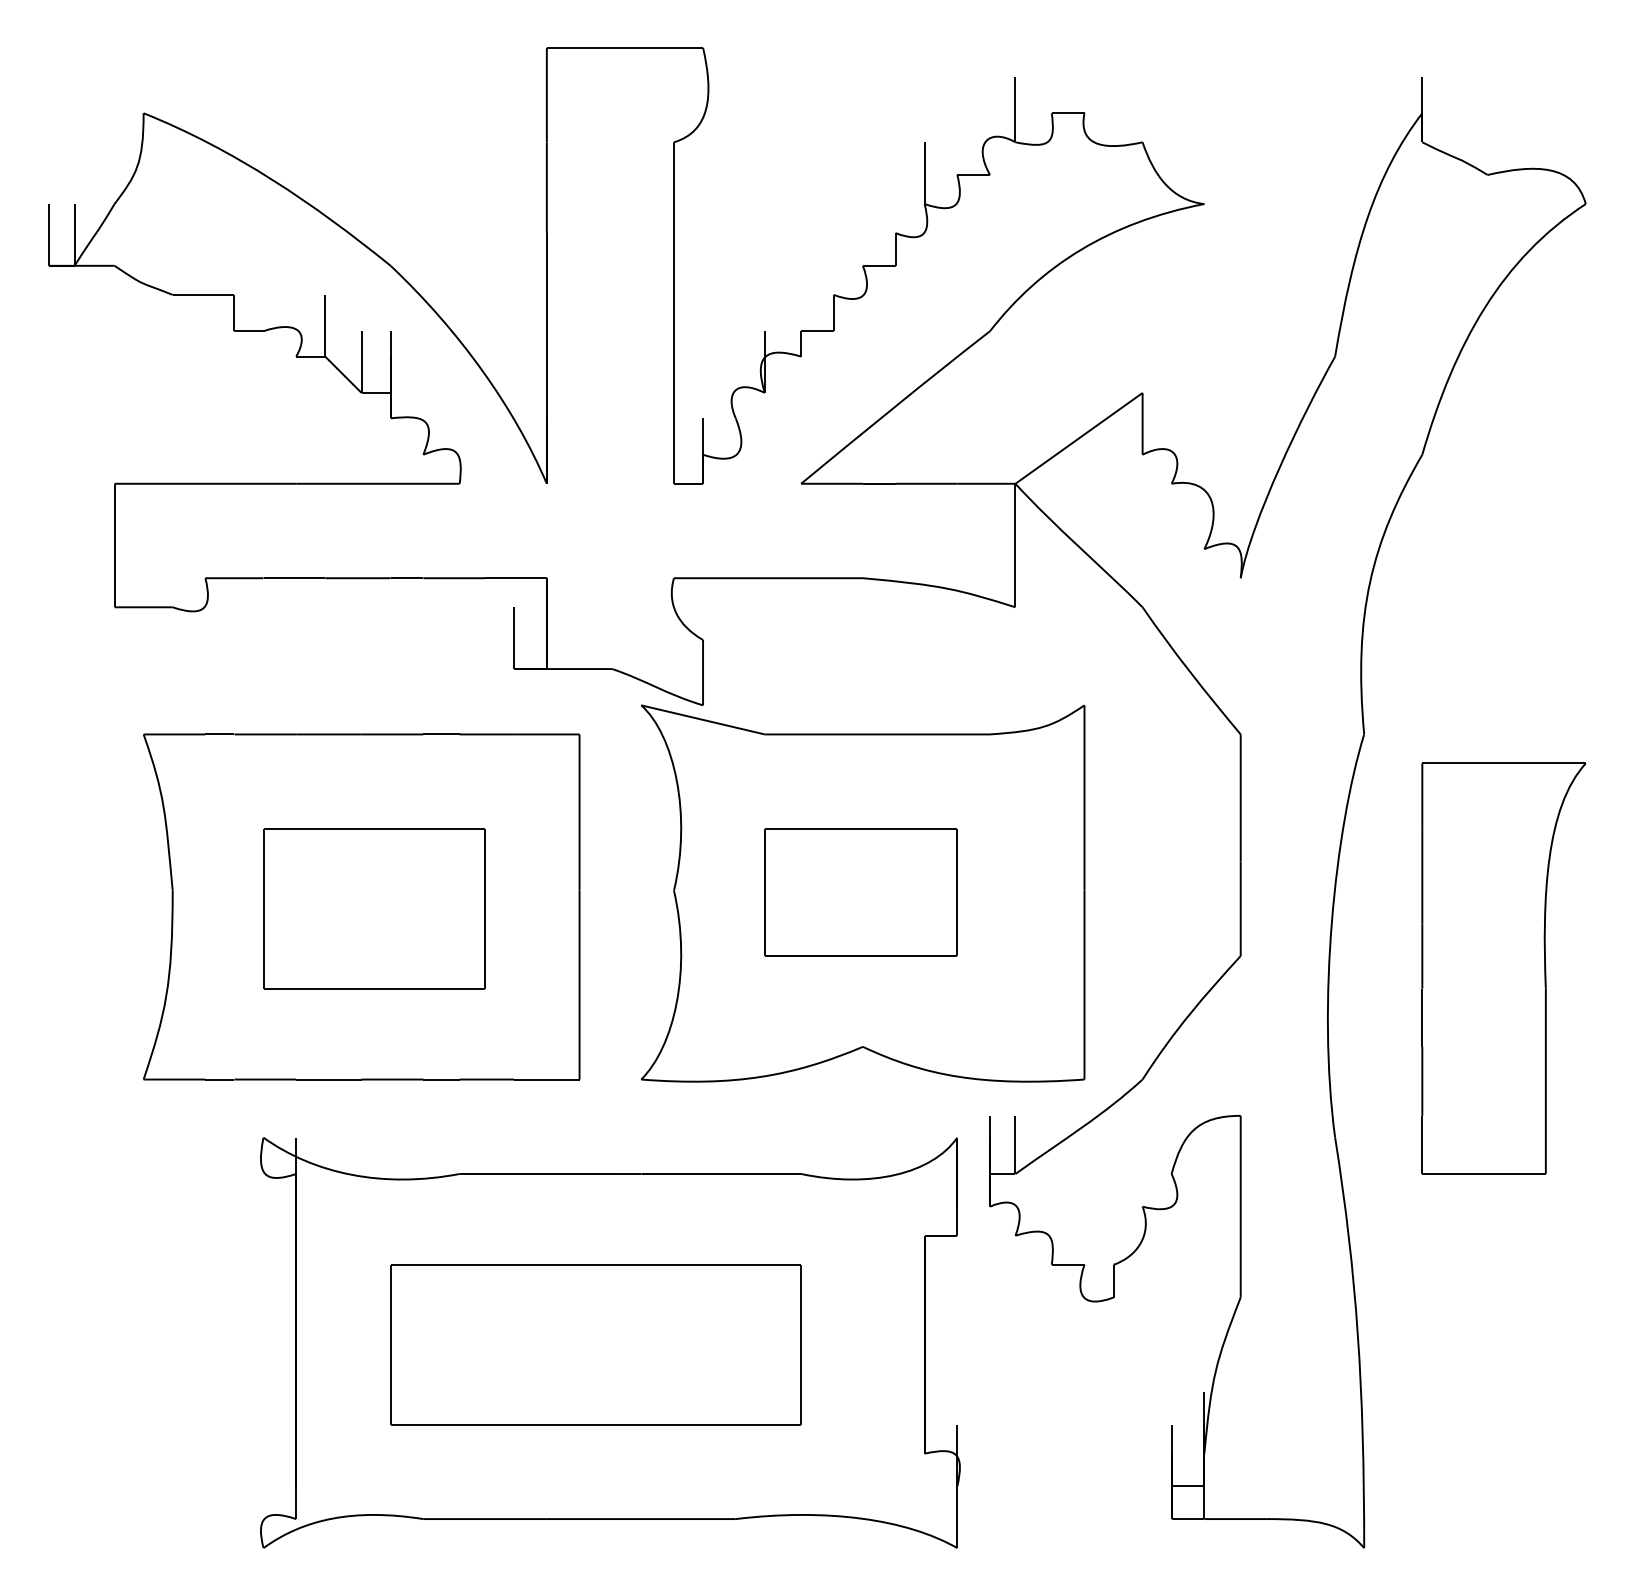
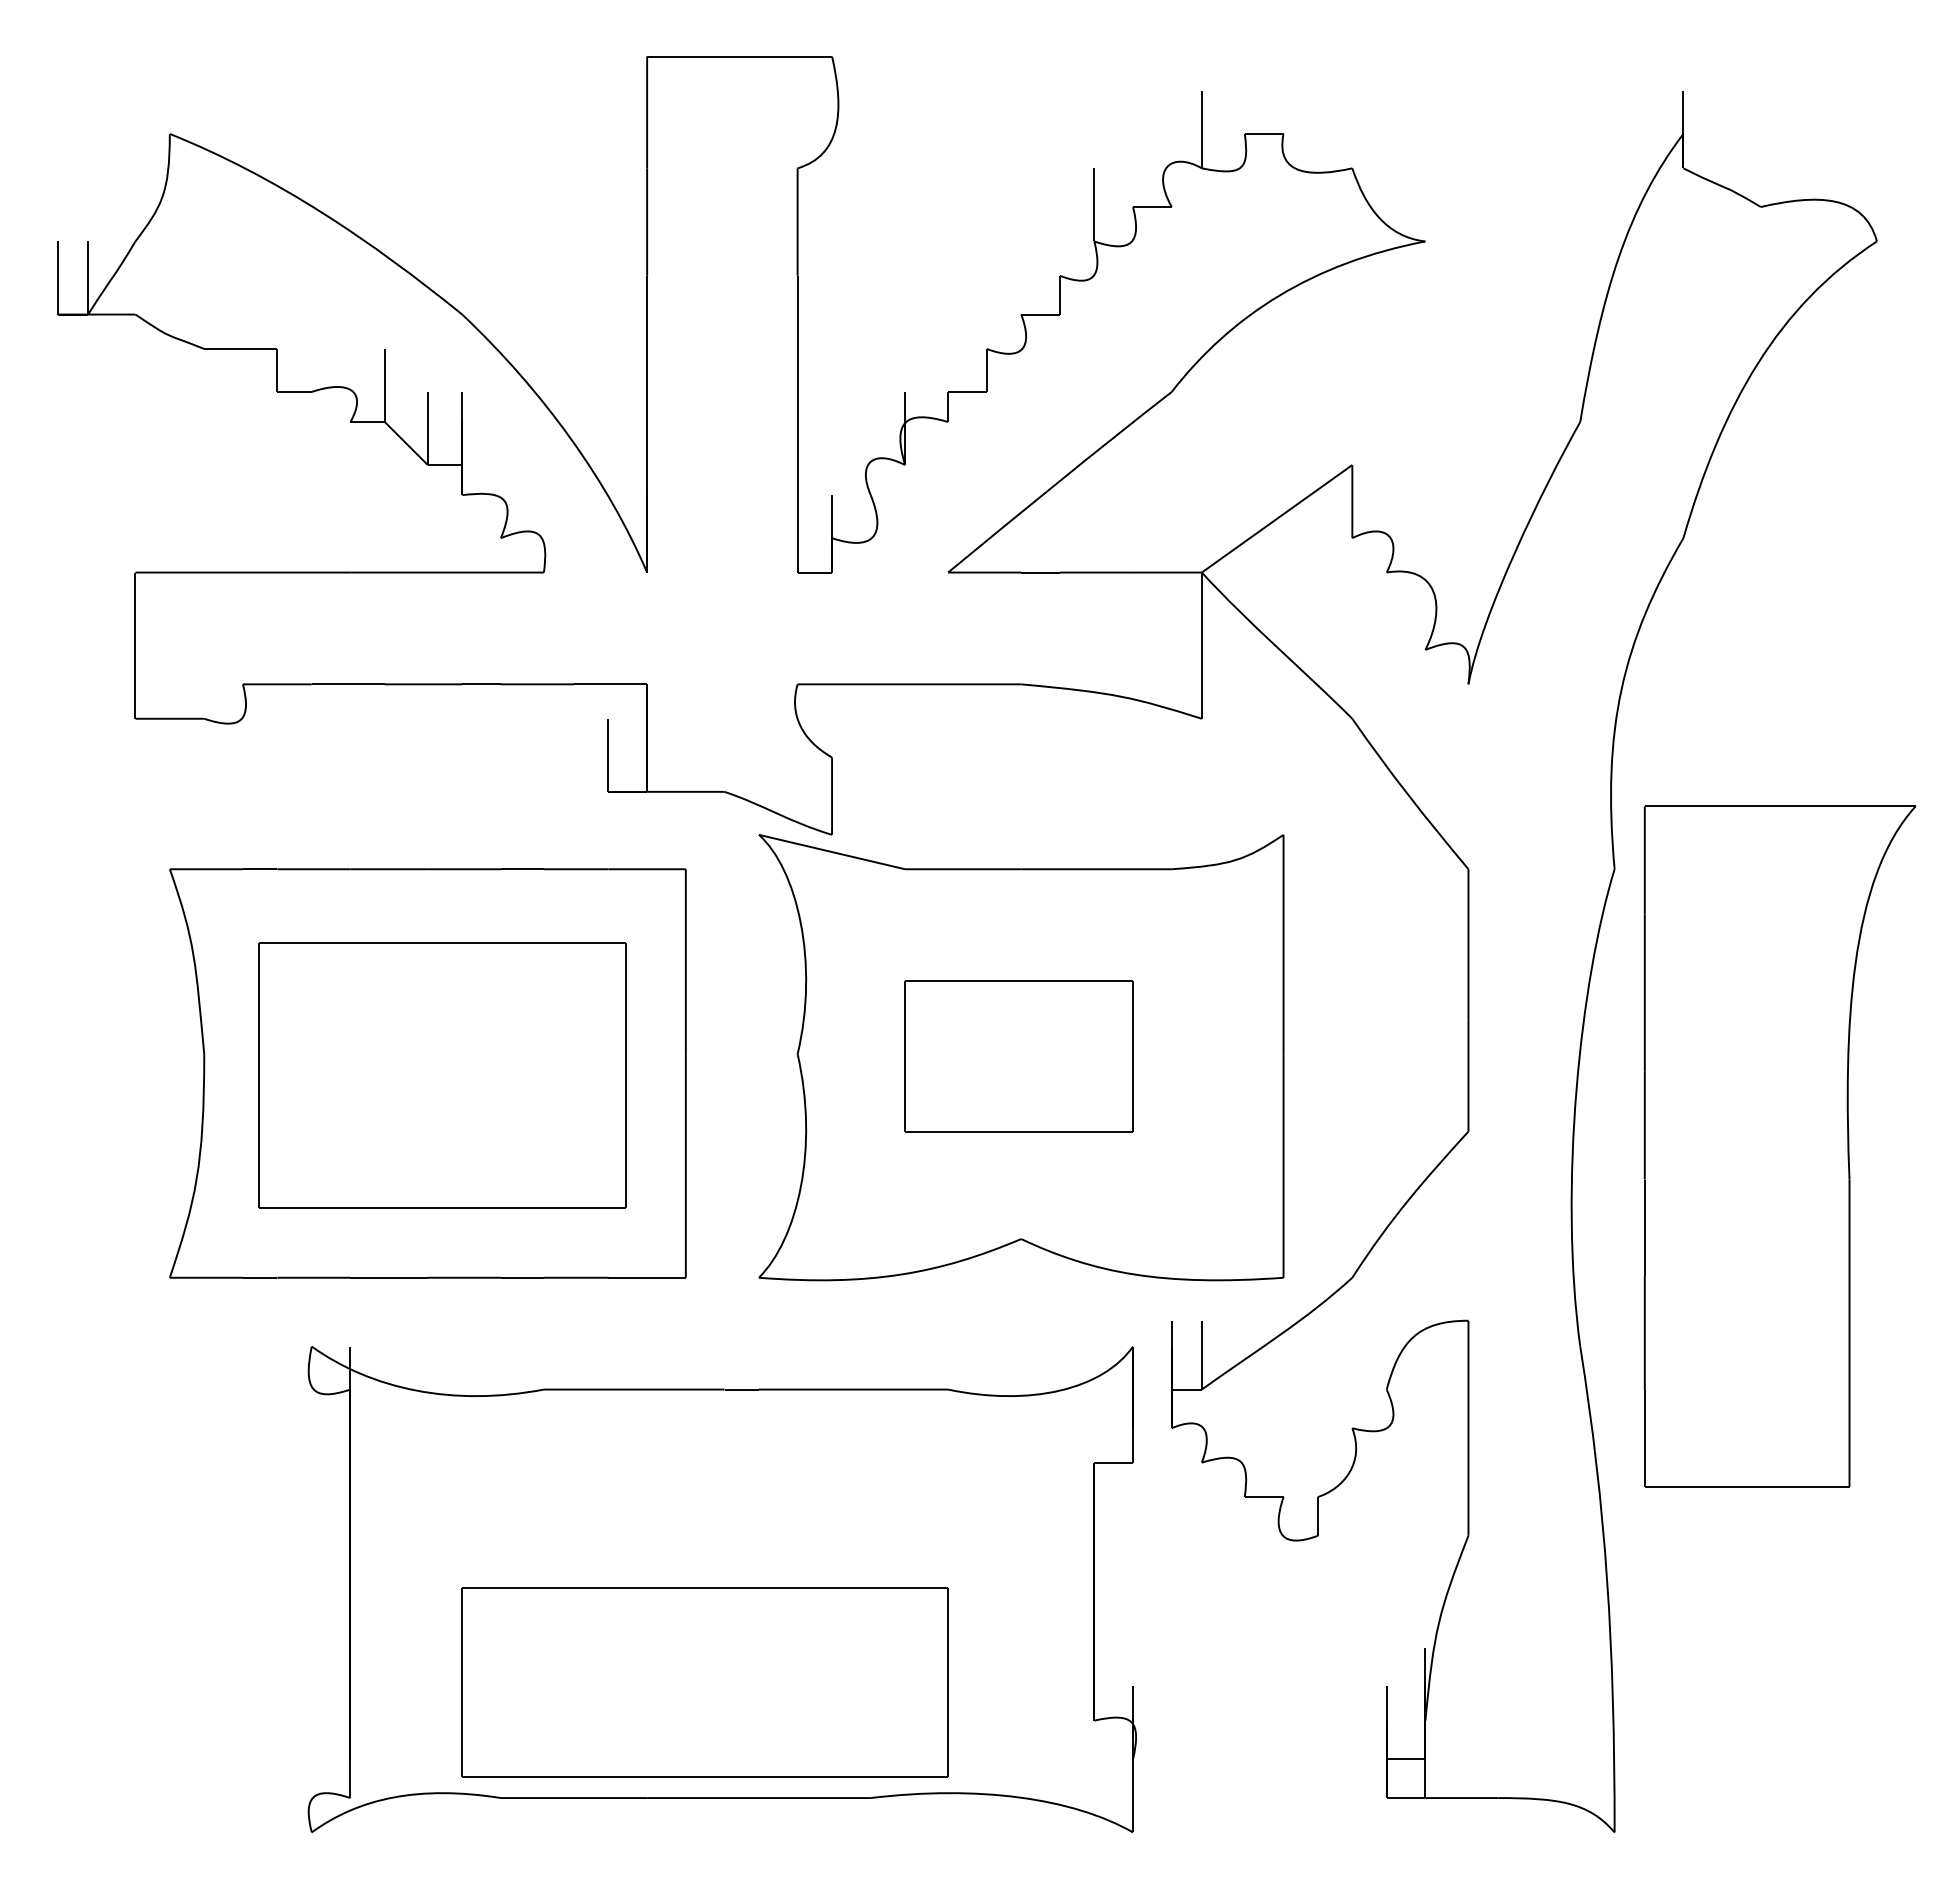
part: (373, 908) -> (442, 1075), size x1.4
part: (1503, 968) -> (1779, 1146), size x1.4
part: (595, 1344) -> (704, 1682), moved

